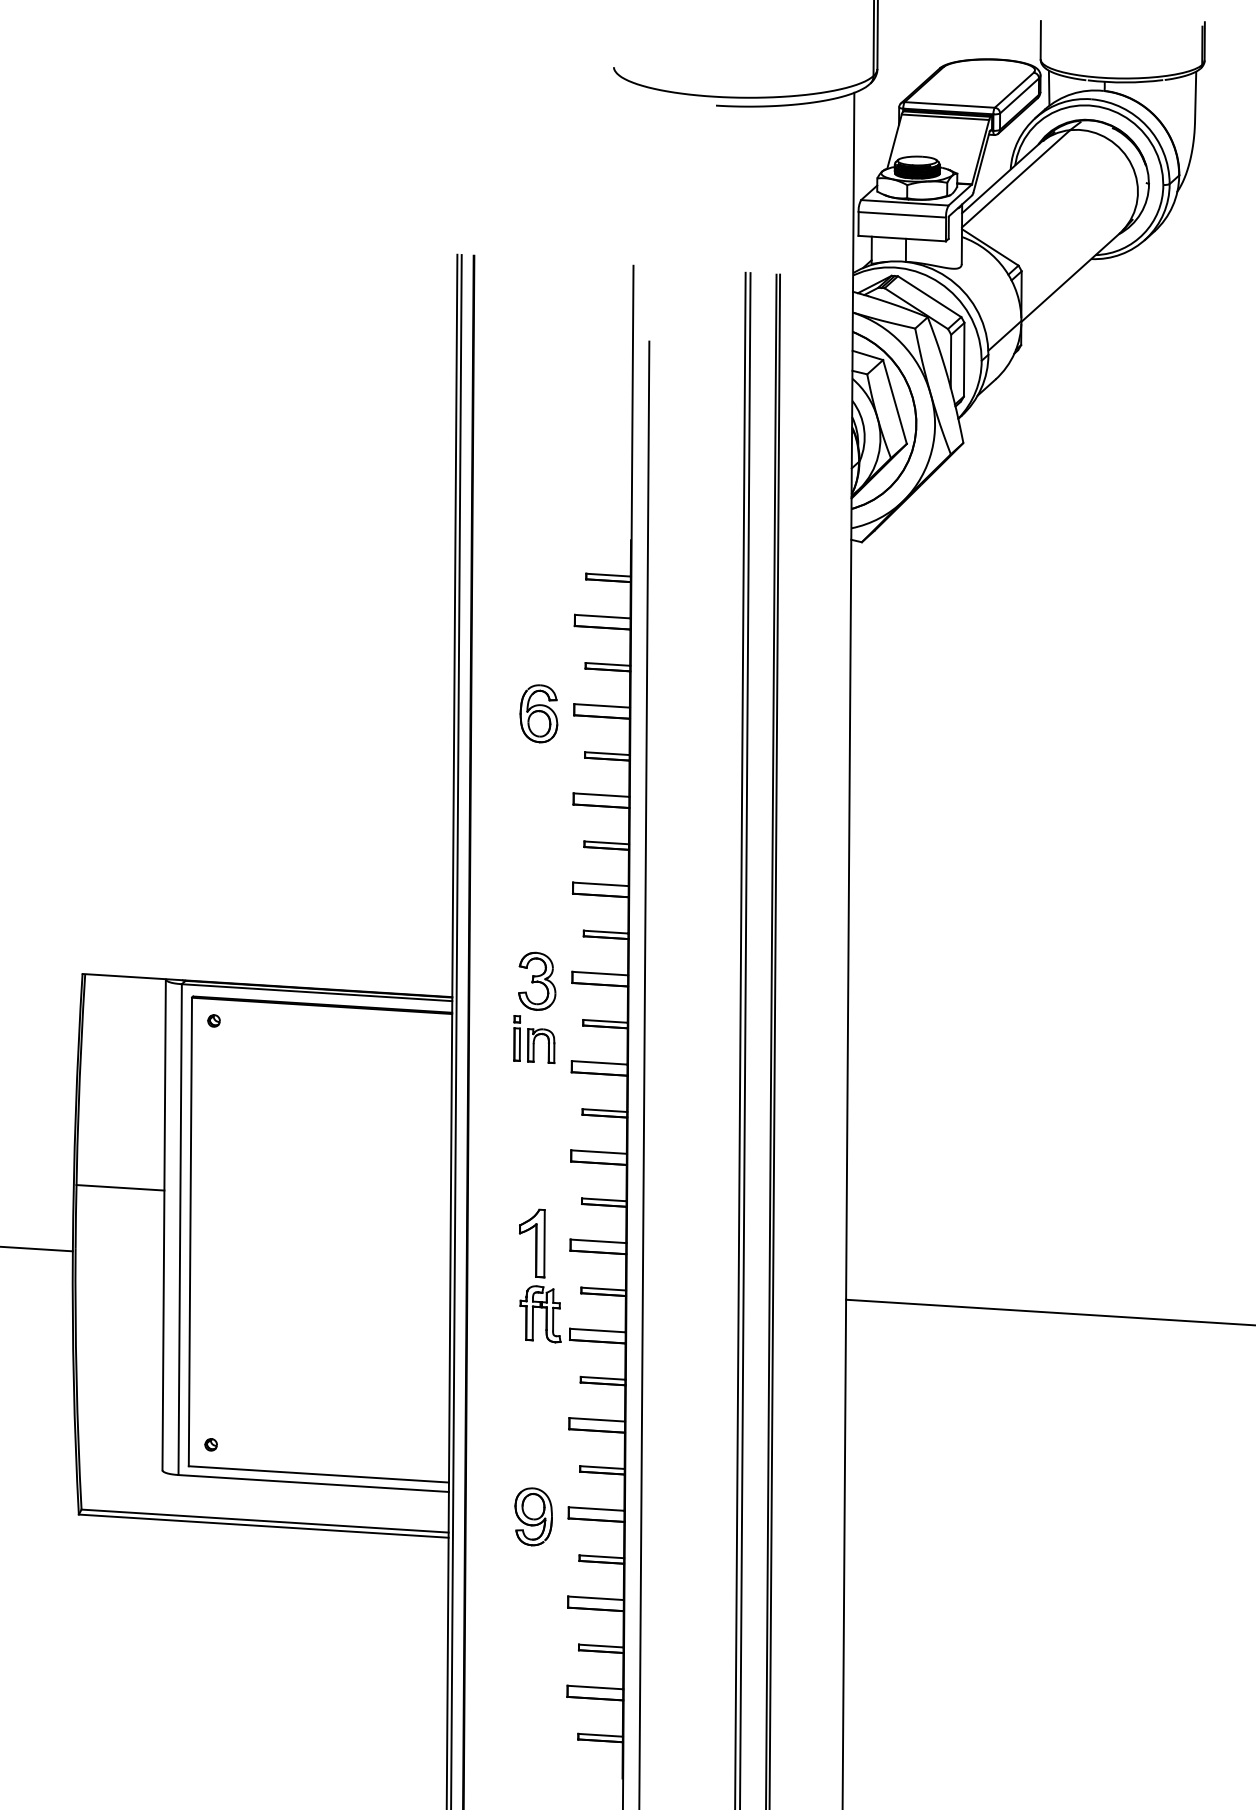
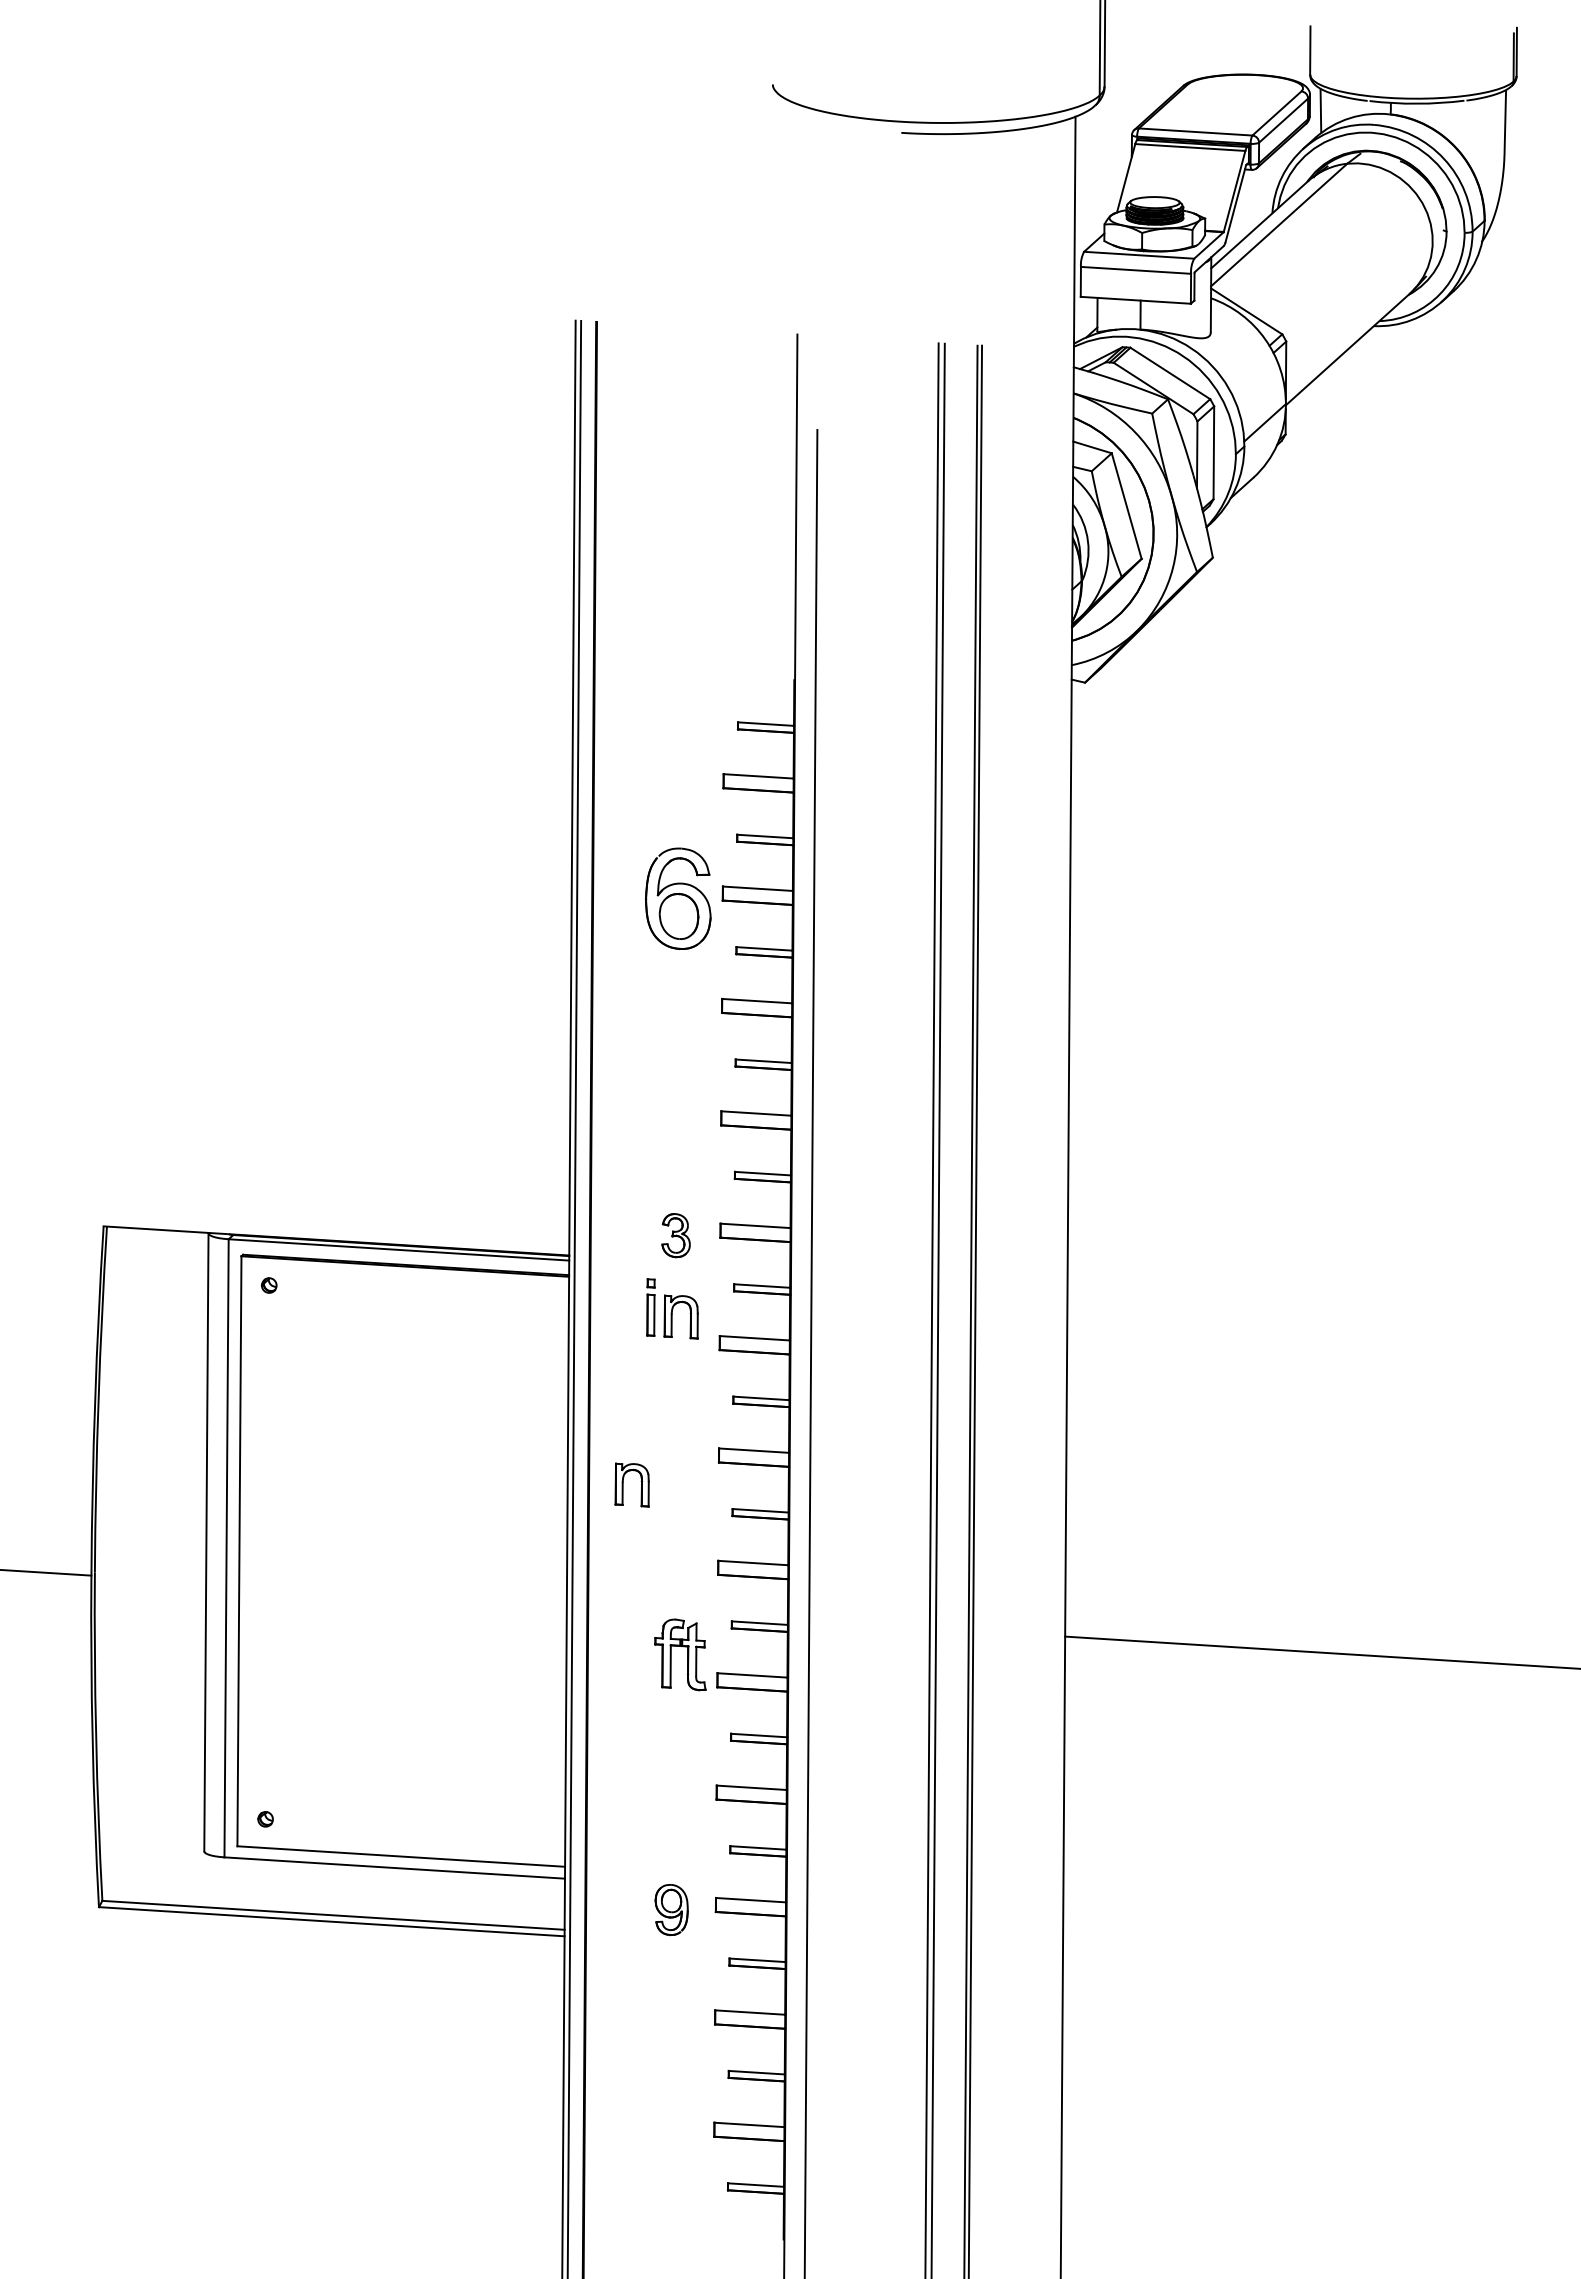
part: (539, 713) -> (678, 898), size x1.4
part: (536, 981) -> (675, 1235), size x0.6
part: (495, 1178) -> (623, 1484), added
line: (120, 1187) -> (151, 1495), removed
part: (531, 1243) -> (669, 1565), removed
part: (533, 1516) -> (671, 1909), size x0.7

